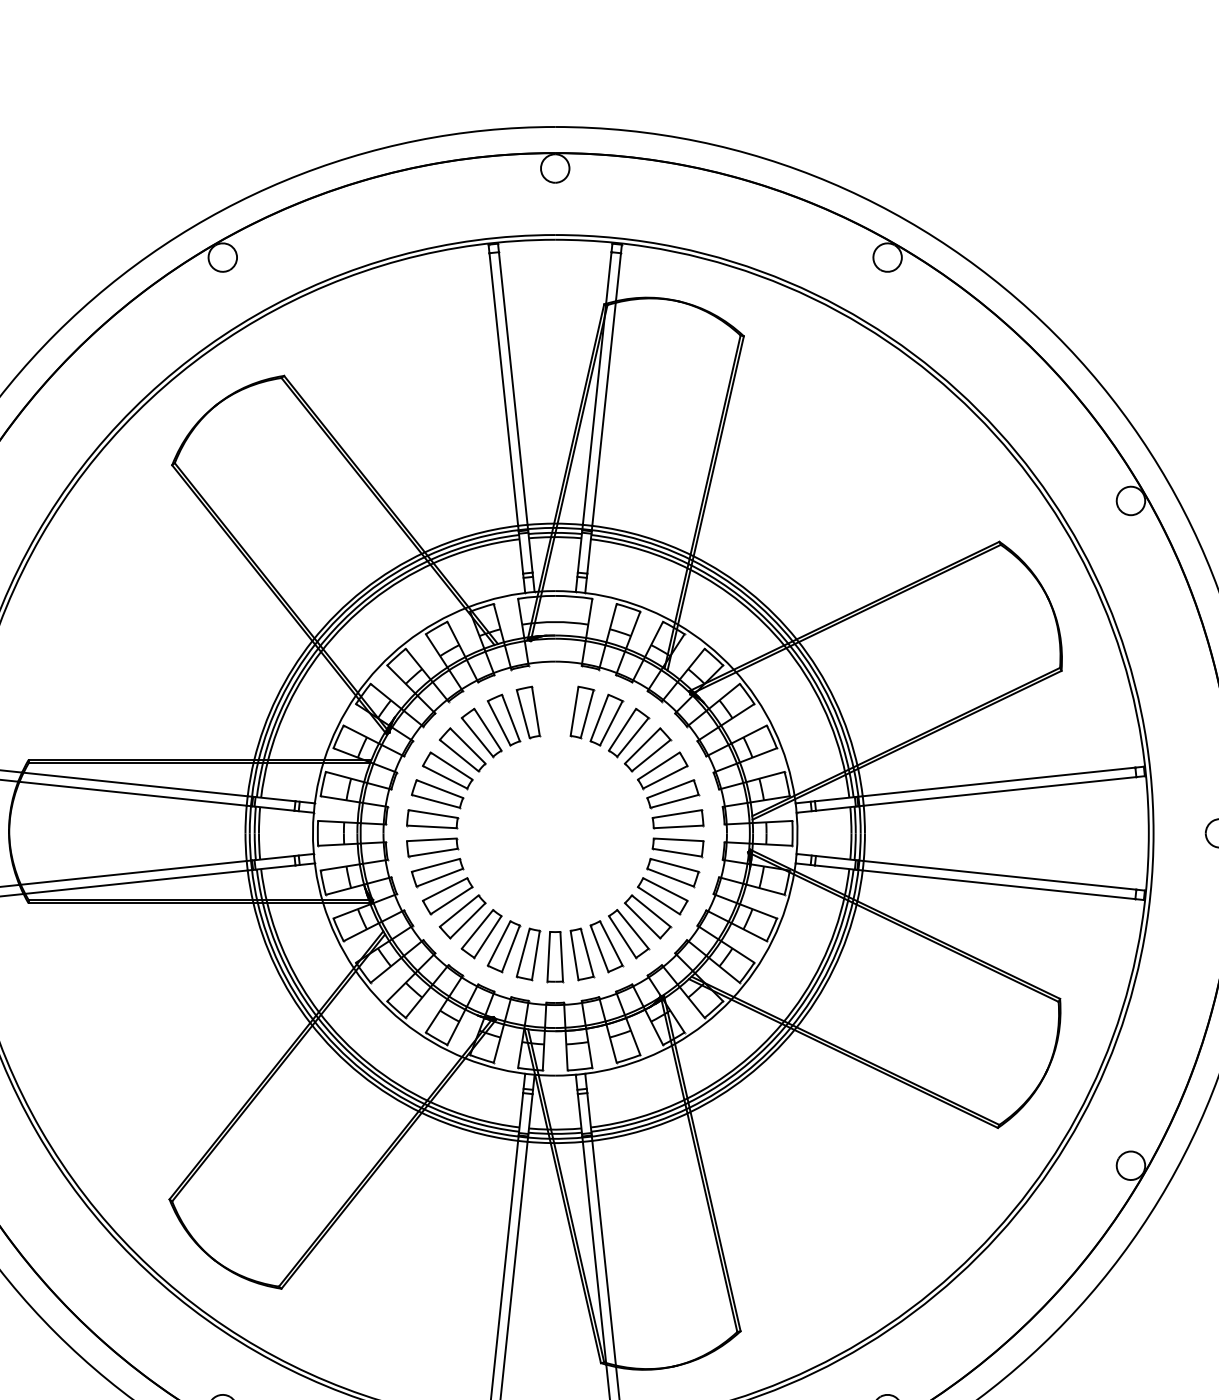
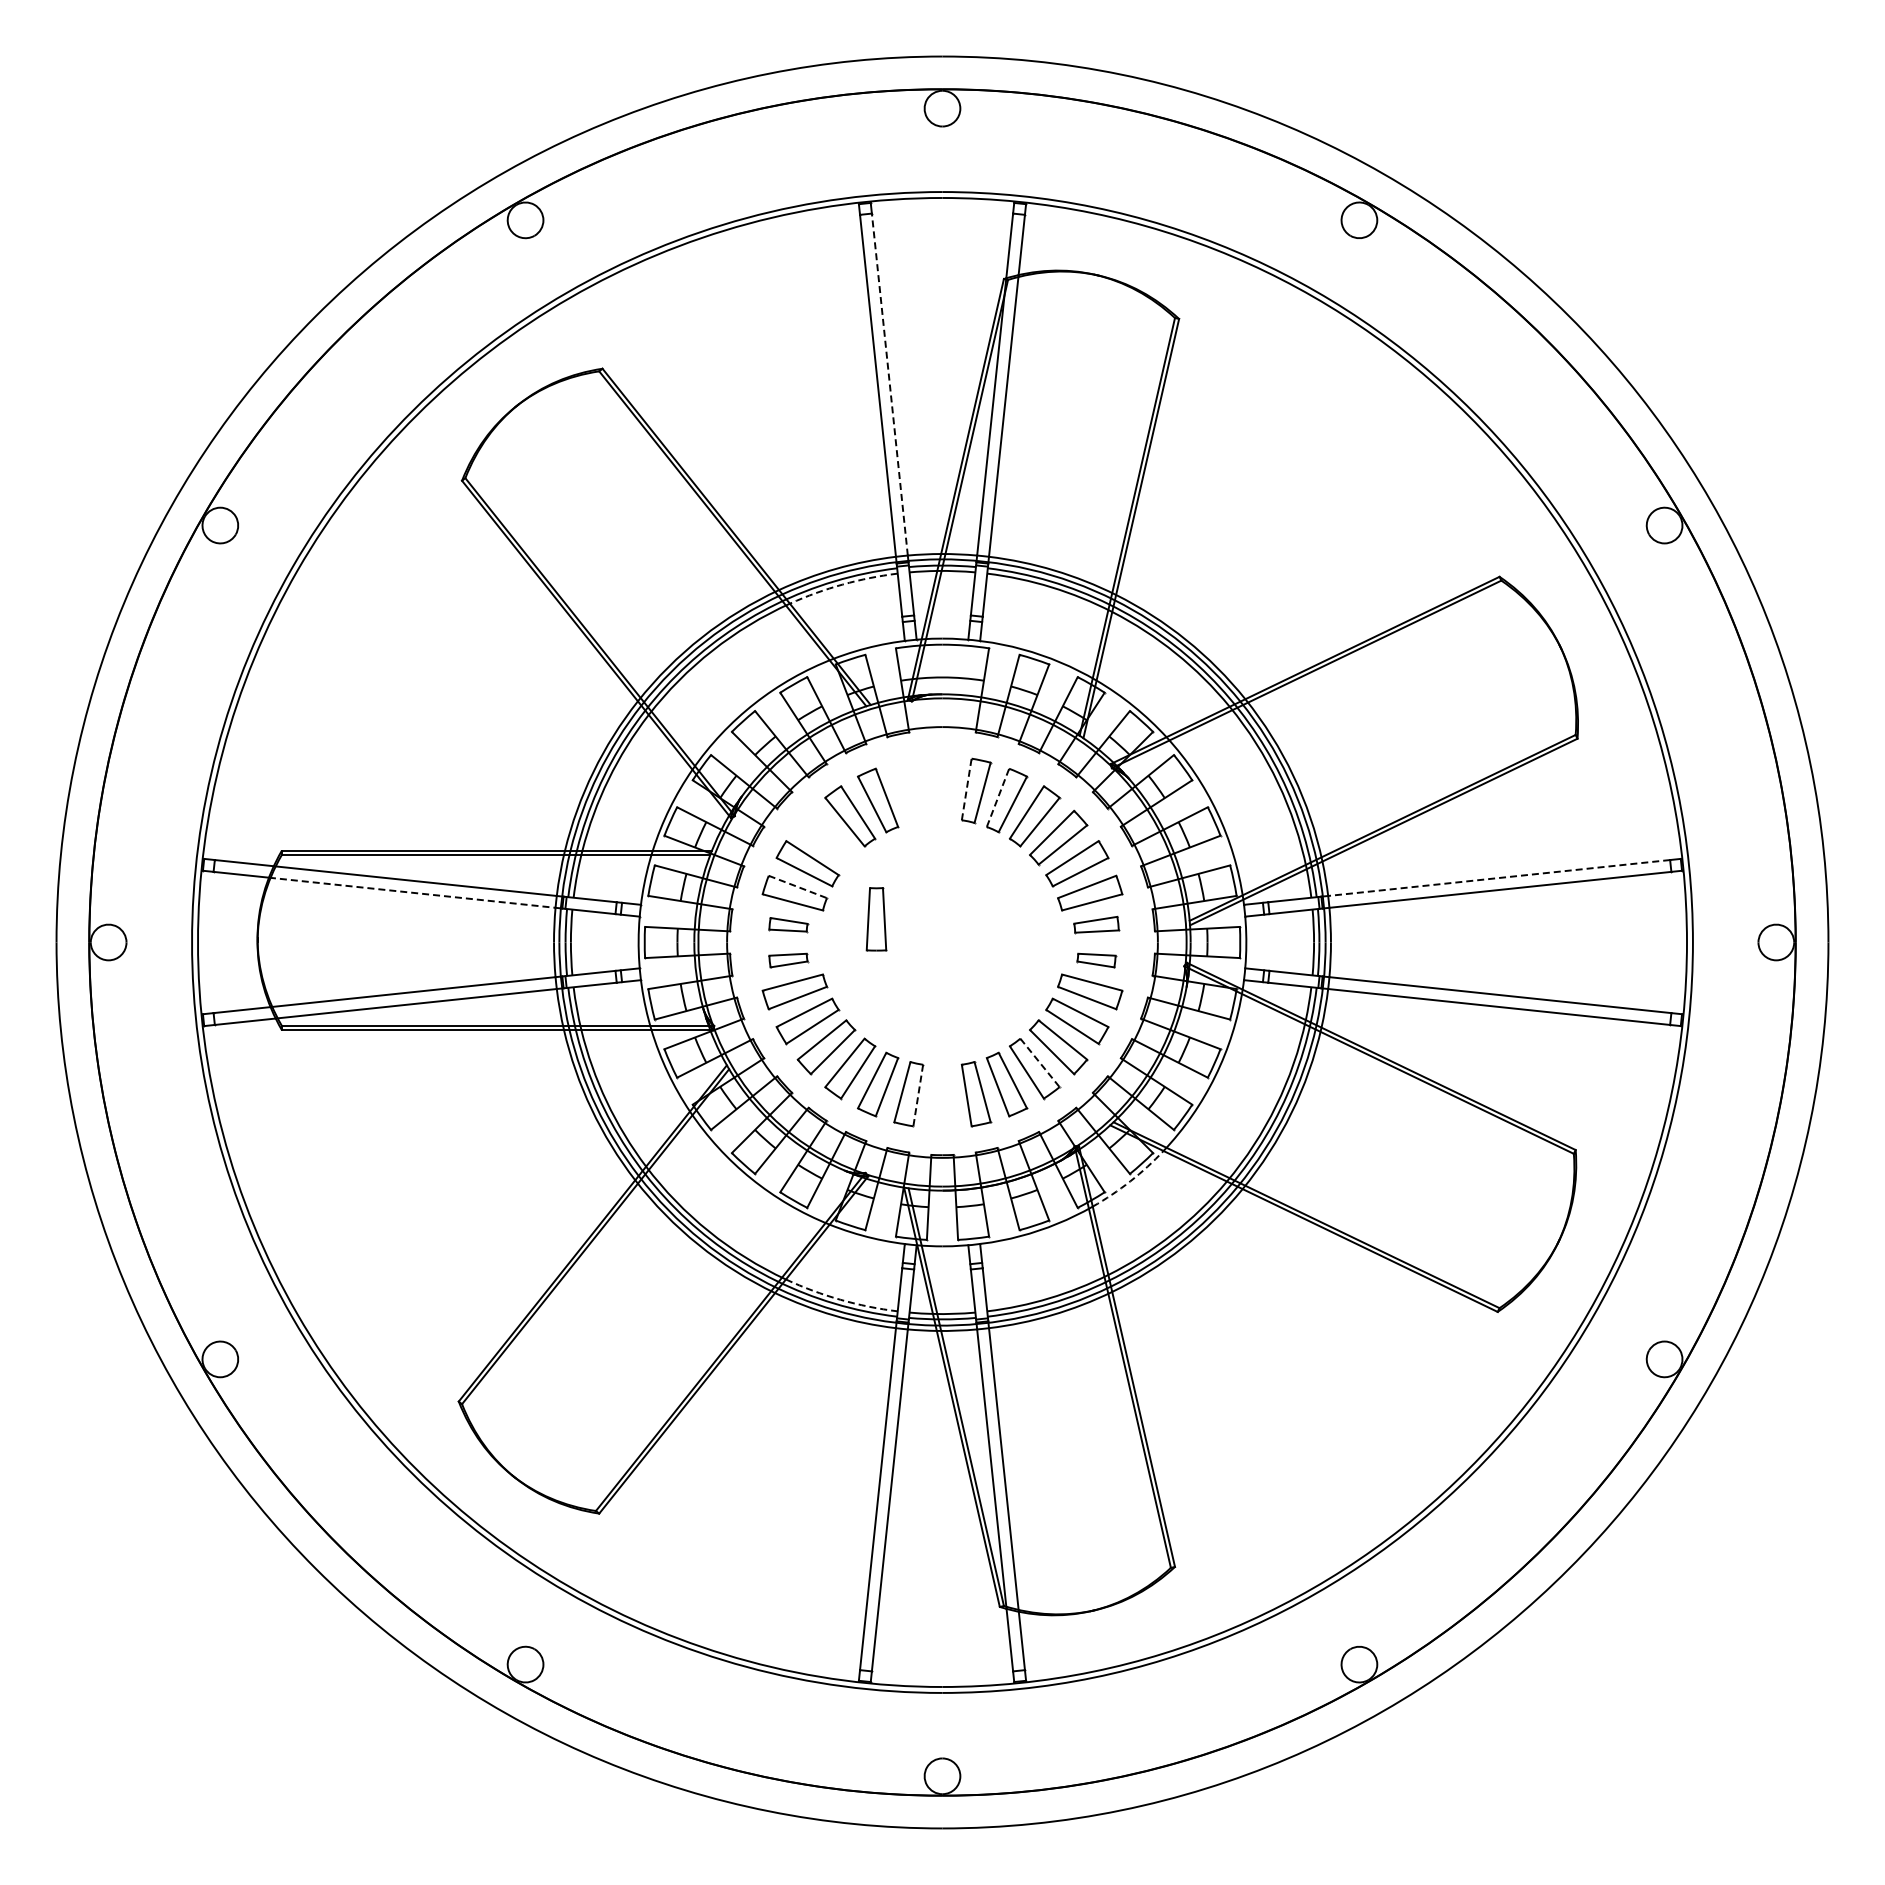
line: (512, 388) -> (889, 384), solid -> dashed
arc: (475, 547) -> (842, 584), solid -> dashed
line: (574, 710) -> (966, 788), solid -> dashed
part: (528, 712) -> (908, 790), removed
line: (599, 717) -> (998, 797), solid -> dashed
part: (462, 749) -> (826, 837), removed
line: (999, 782) -> (1499, 878), solid -> dashed
line: (440, 789) -> (798, 887), solid -> dashed
line: (132, 793) -> (412, 892), solid -> dashed
part: (432, 819) -> (788, 924), size x0.6
part: (678, 819) -> (1096, 924), size x0.7
part: (432, 847) -> (788, 960), size x0.6
part: (678, 847) -> (1096, 960), size x0.6
line: (633, 929) -> (1040, 1063), solid -> dashed
line: (536, 956) -> (918, 1096), solid -> dashed
part: (555, 956) -> (876, 919), moved
arc: (705, 1023) -> (1130, 1181), solid -> dashed
arc: (473, 1118) -> (840, 1299), solid -> dashed

